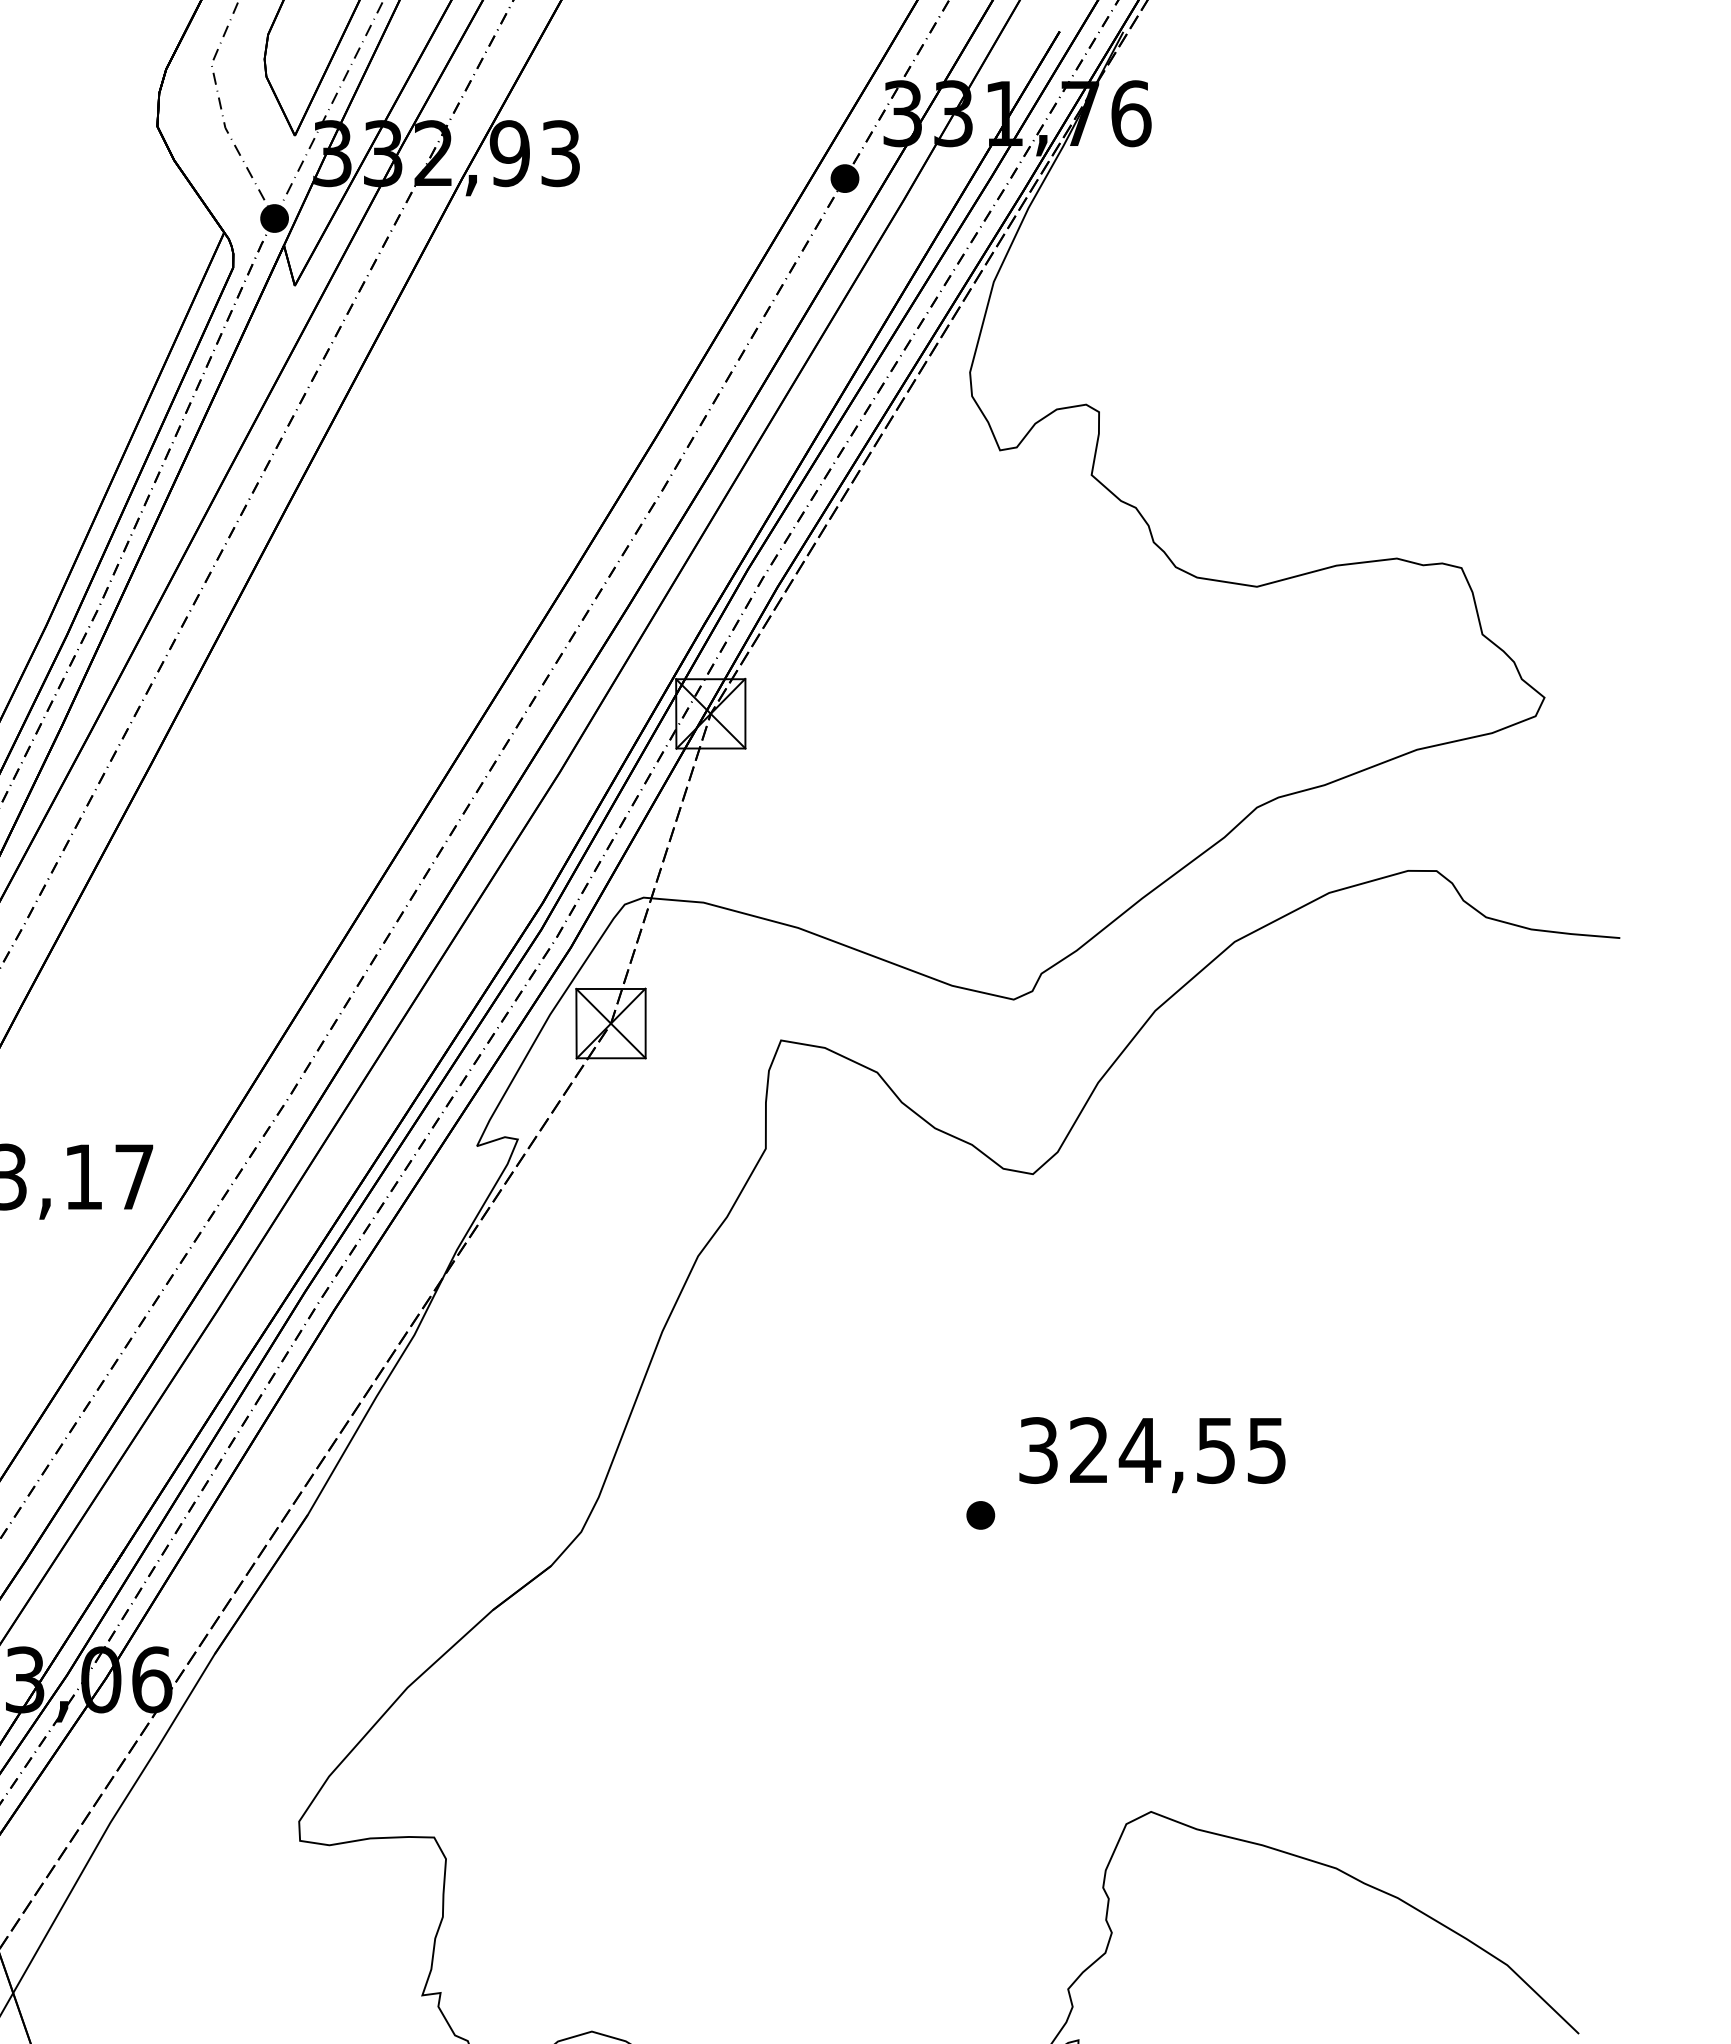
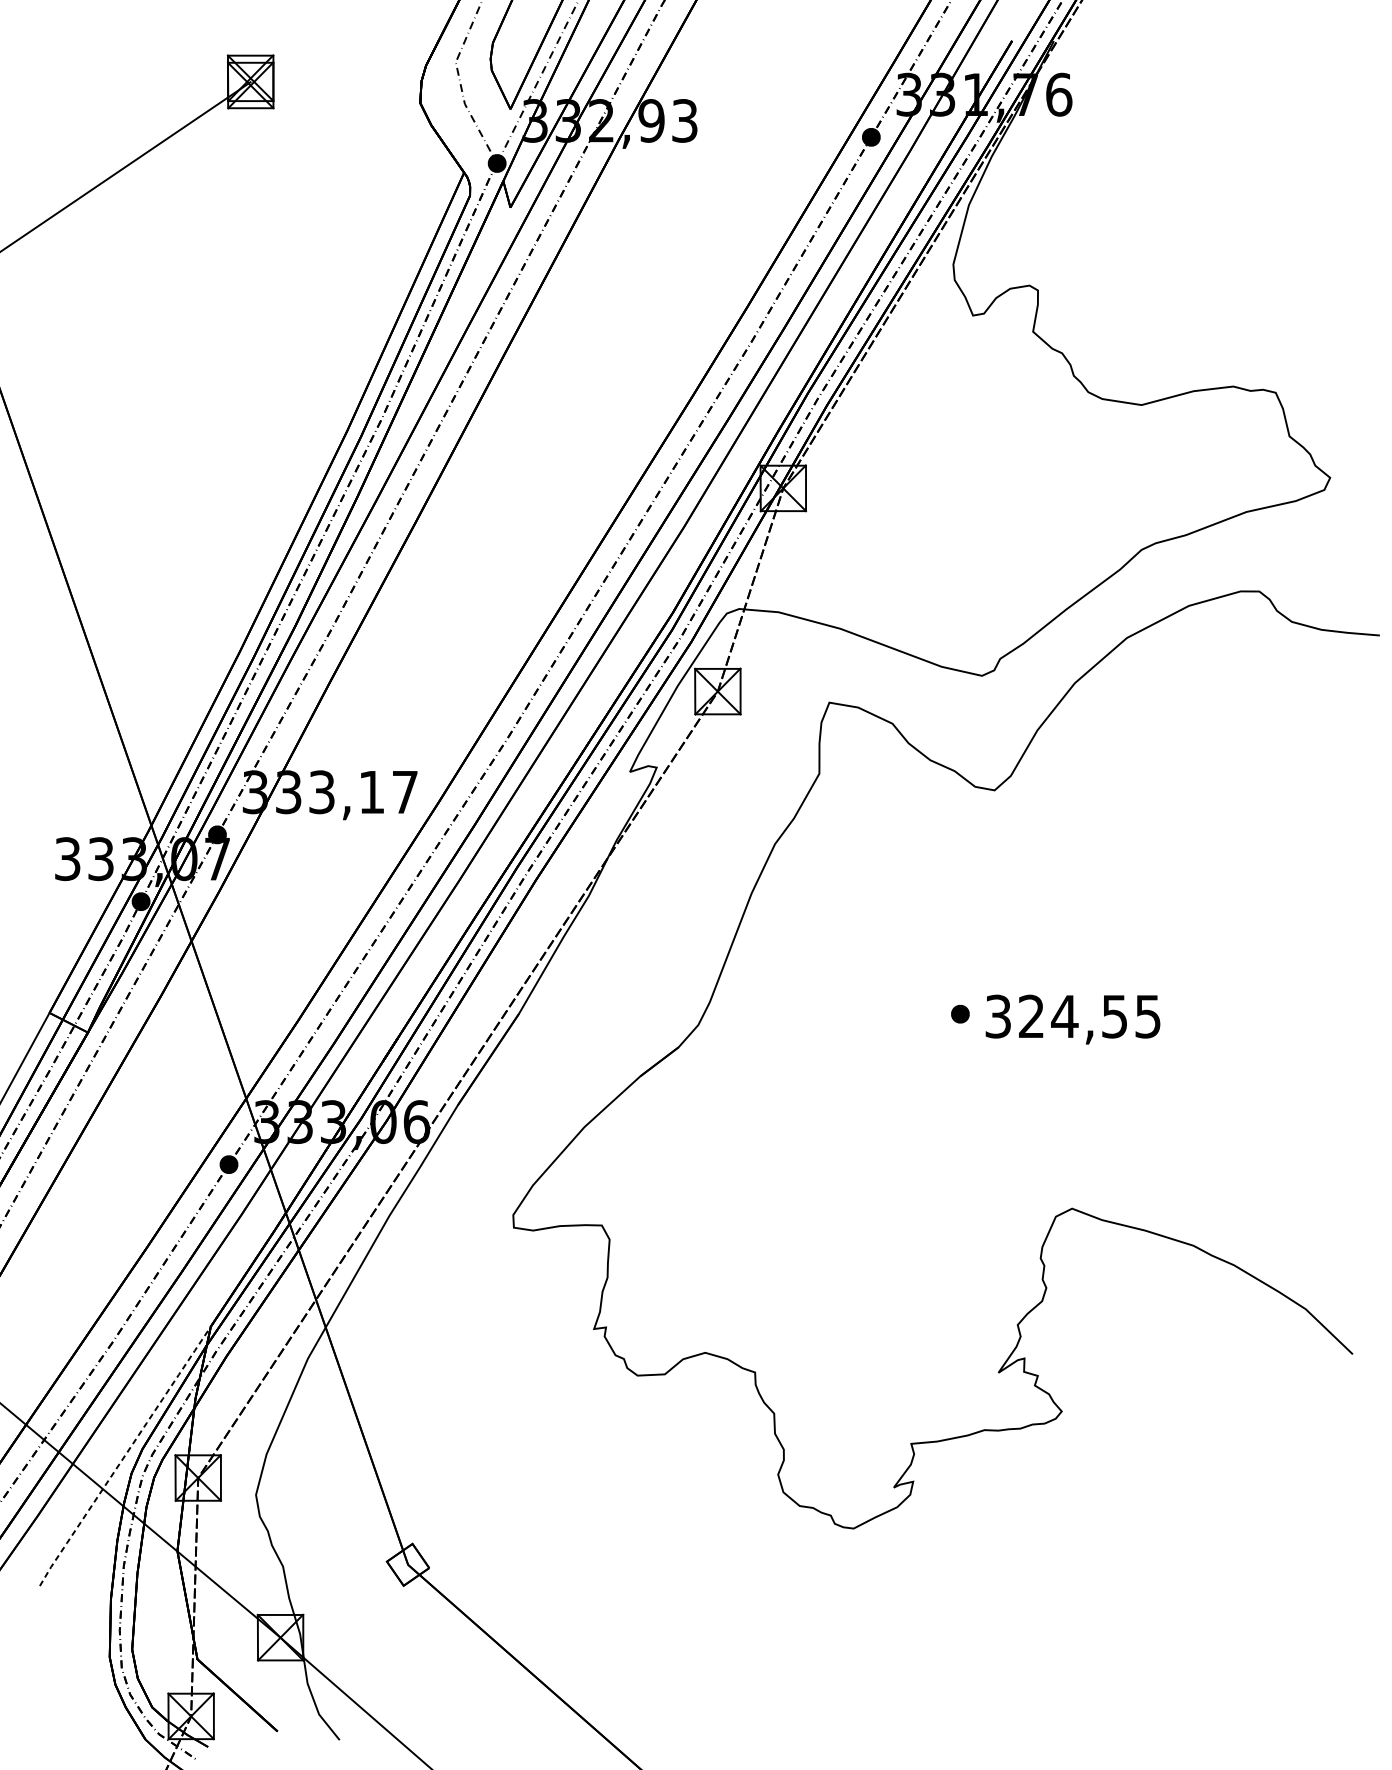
text: (1151, 1454) -> (1072, 1019), moved

